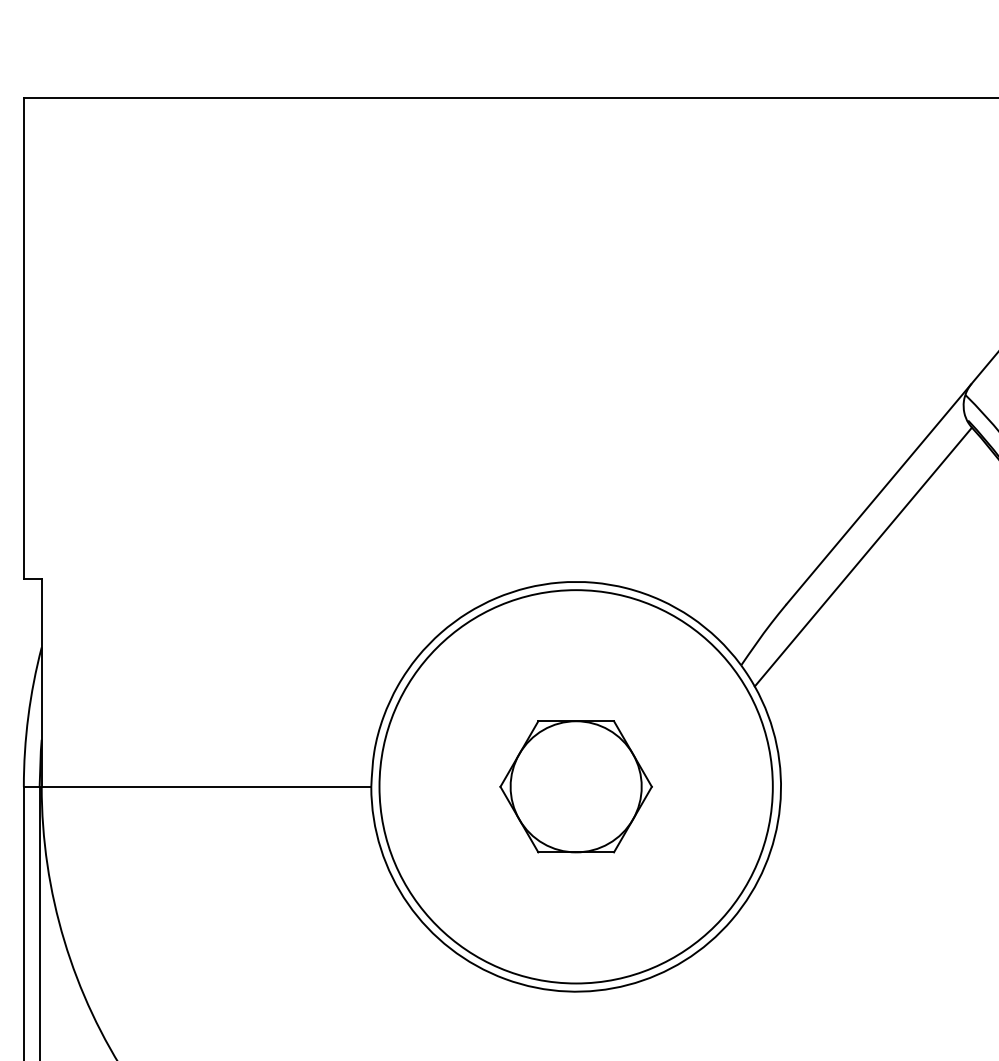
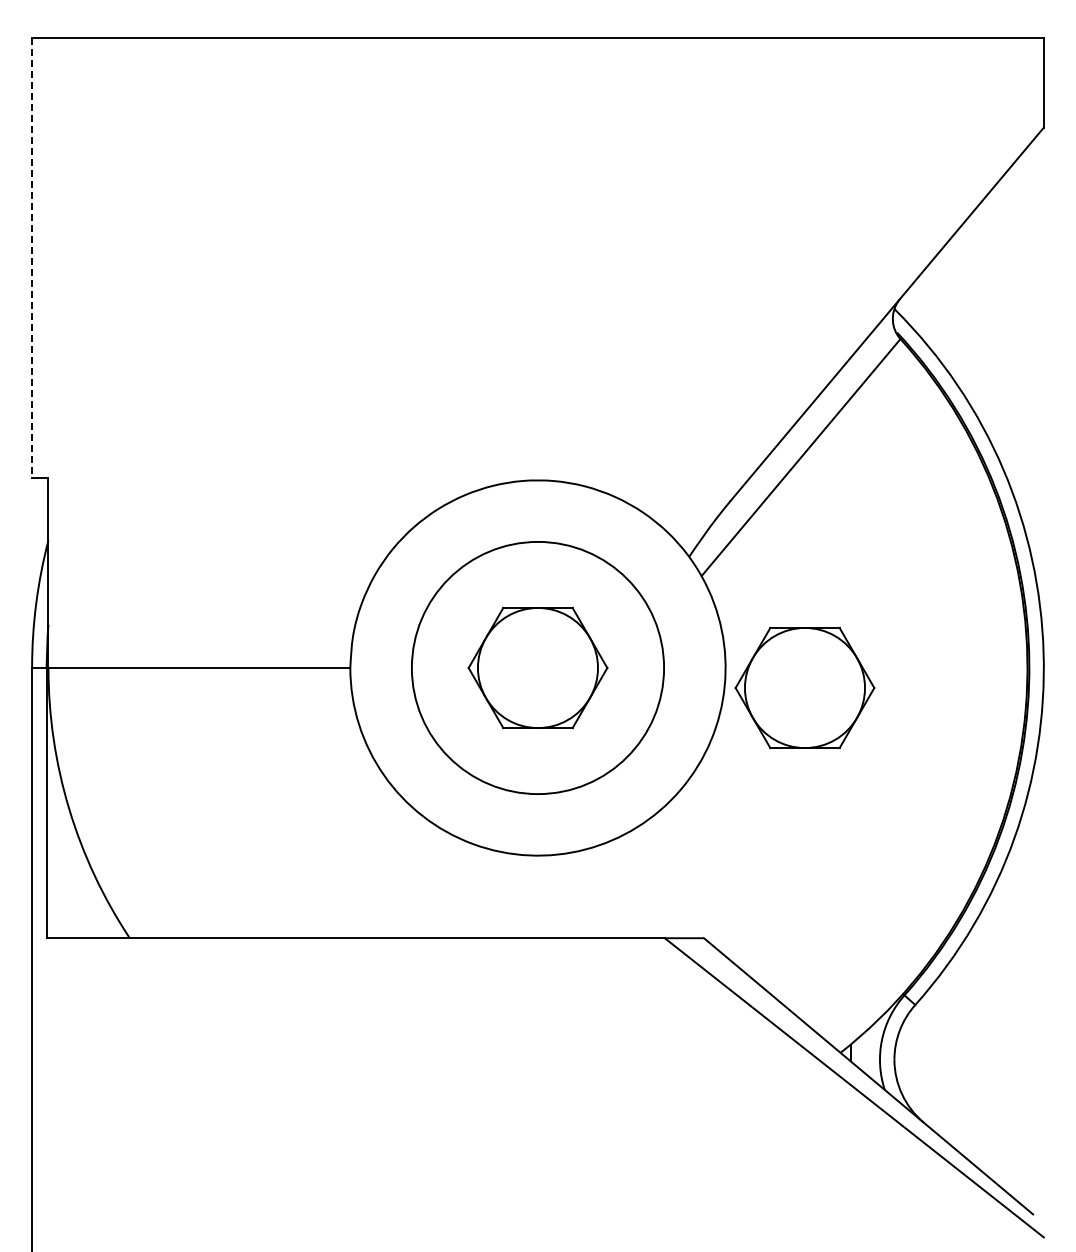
line: (24, 339) -> (32, 258), solid -> dashed
circle: (575, 786) -> (537, 667), size x0.7
part: (867, 808) -> (804, 687), added

